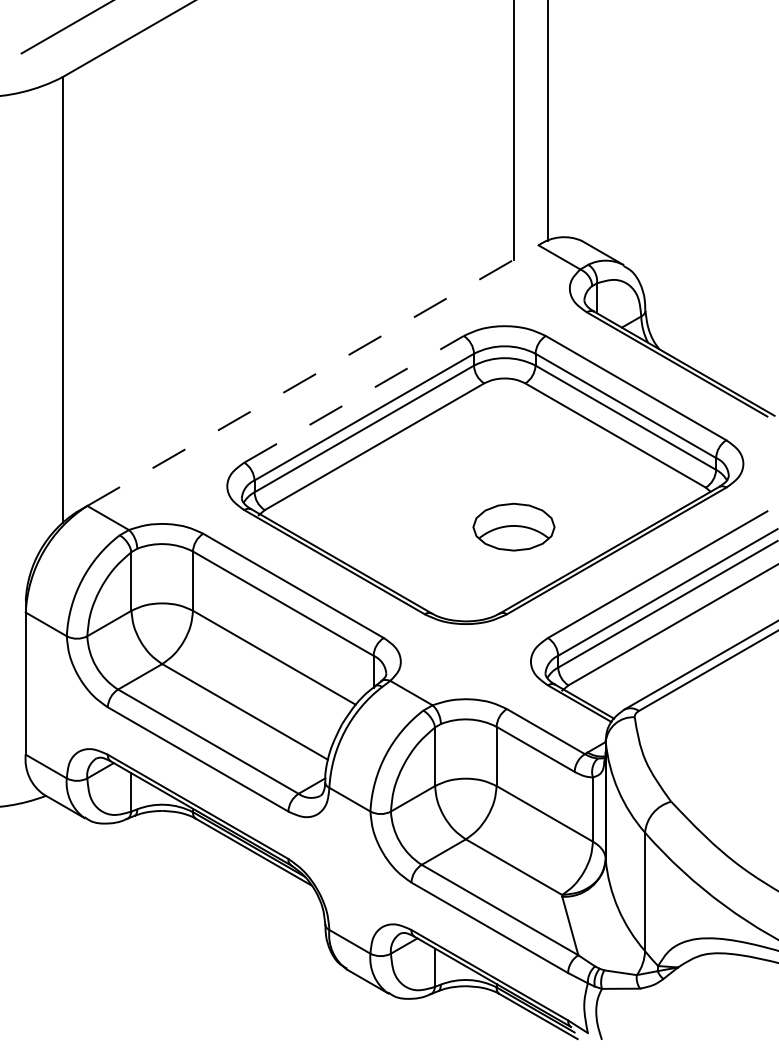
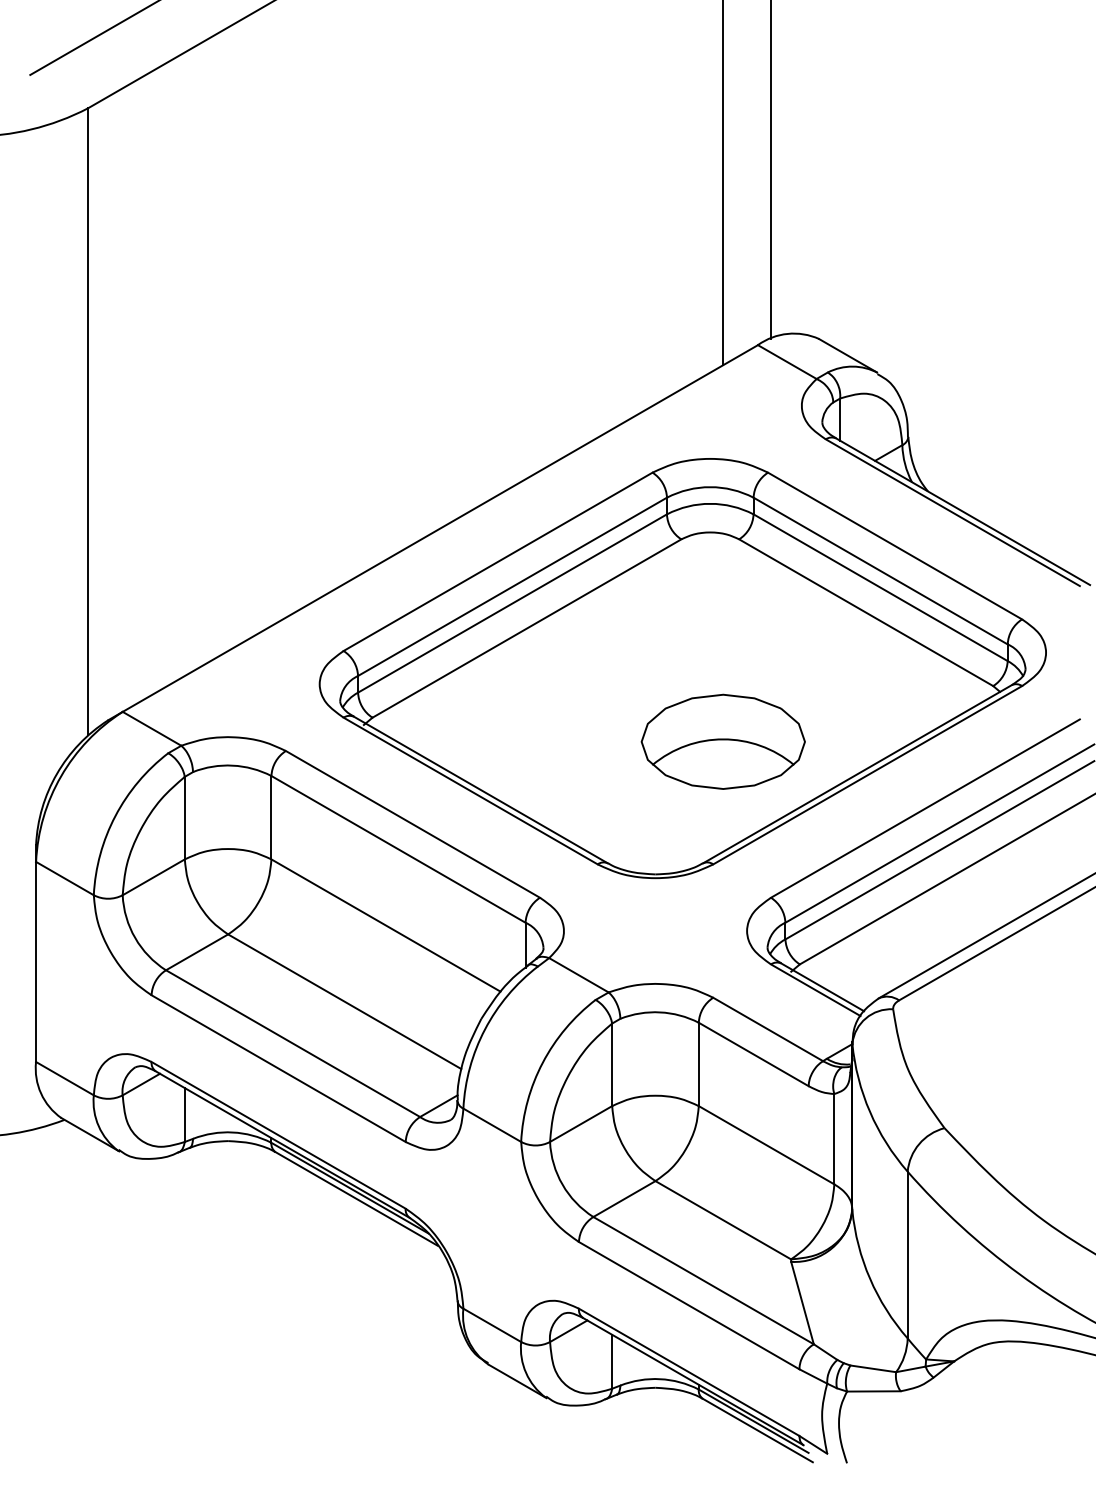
line: (313, 375) -> (440, 528), dashed -> solid
line: (354, 399) -> (498, 561), dashed -> solid
part: (513, 527) -> (722, 741), size x1.43

